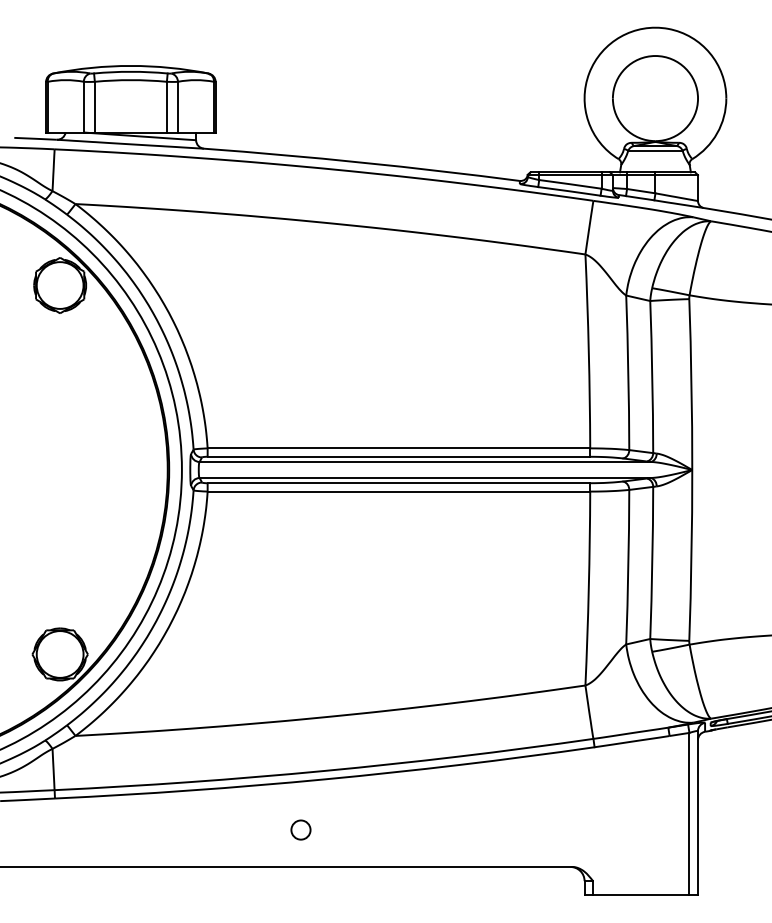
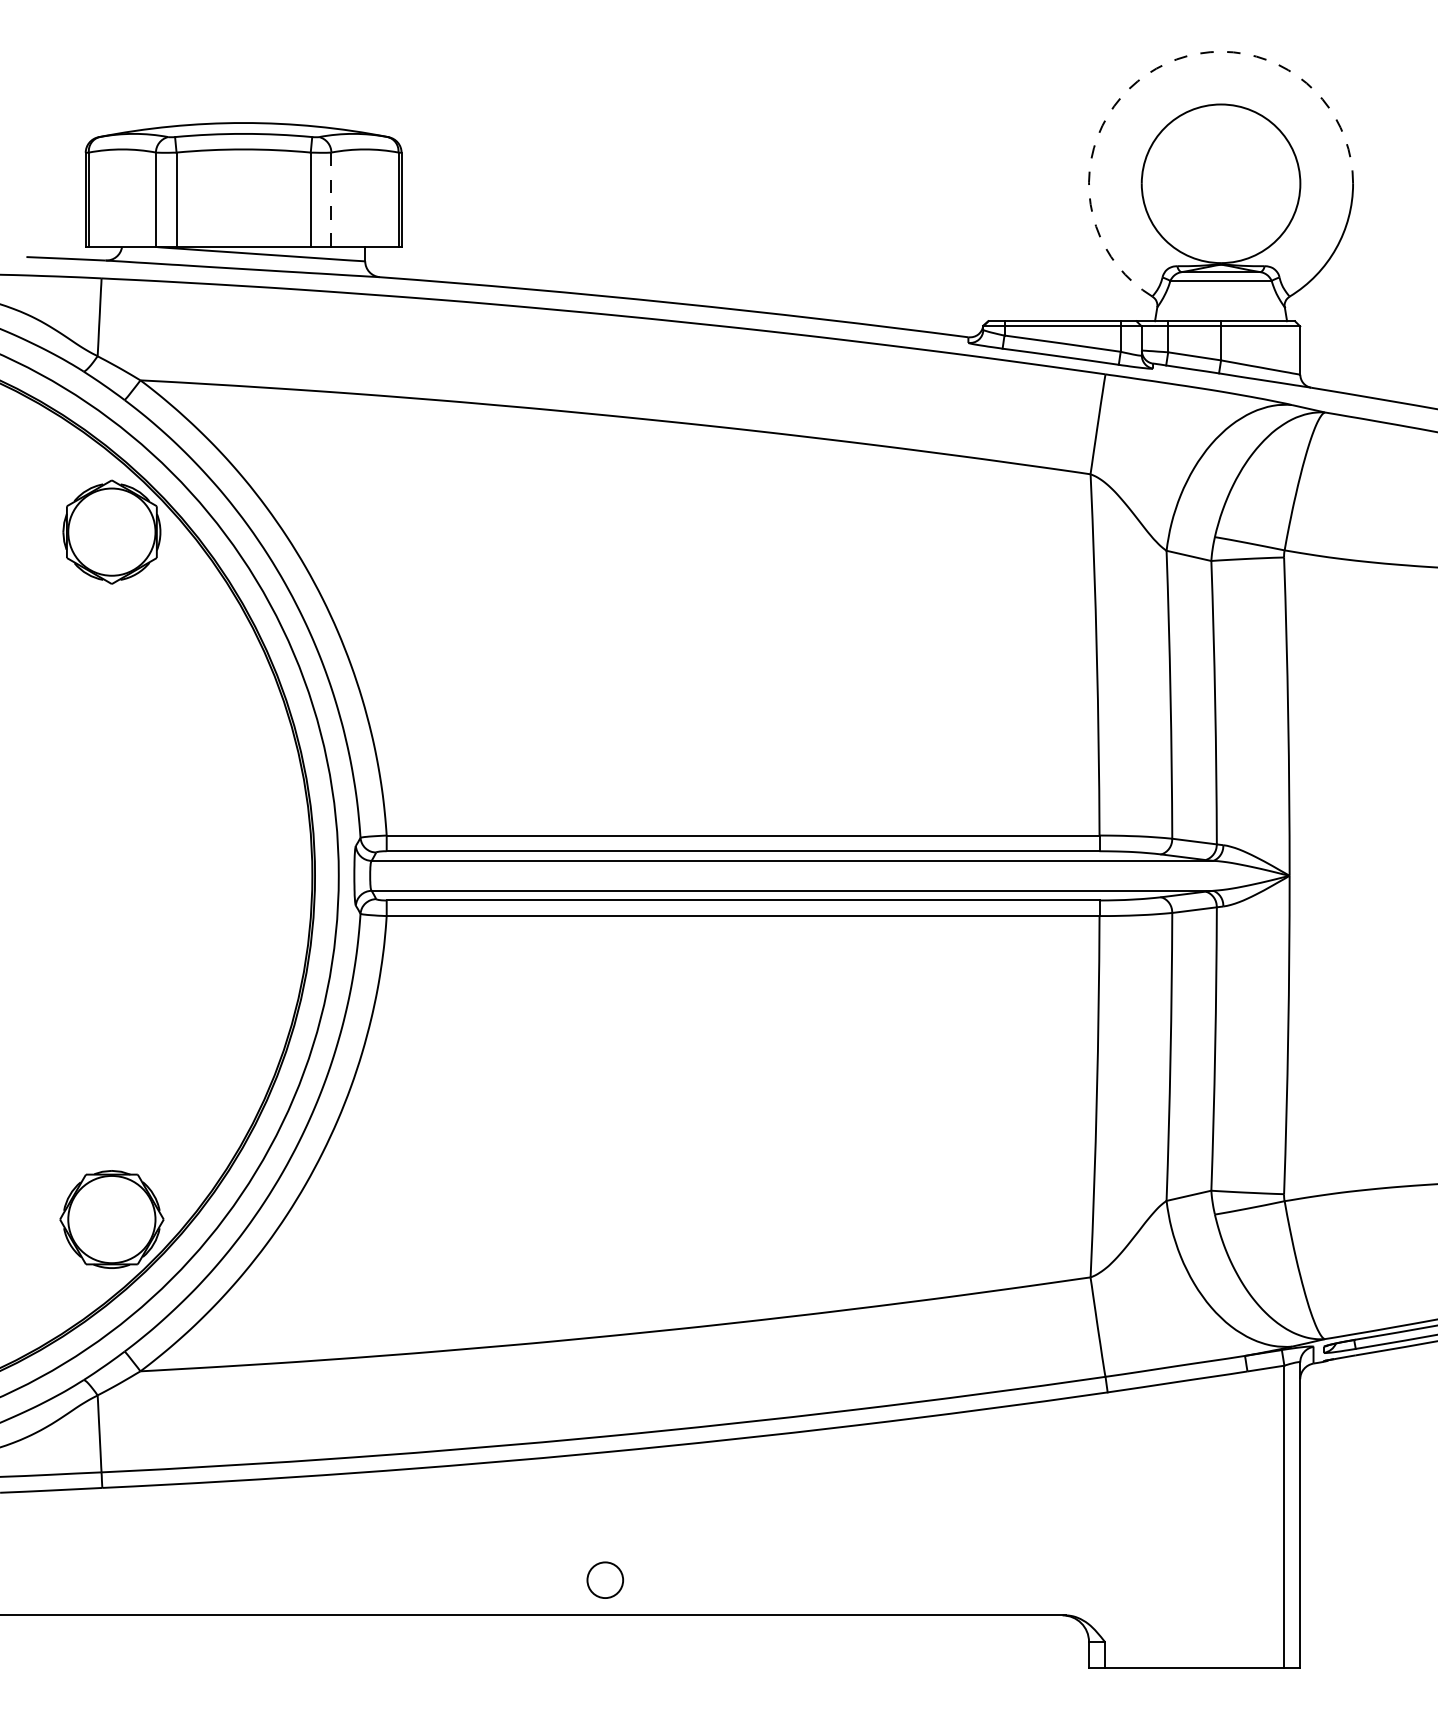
arc: (620, 36) -> (1155, 68), solid -> dashed
line: (177, 107) -> (330, 200), solid -> dashed
circle: (300, 829) -> (604, 1579), moved

